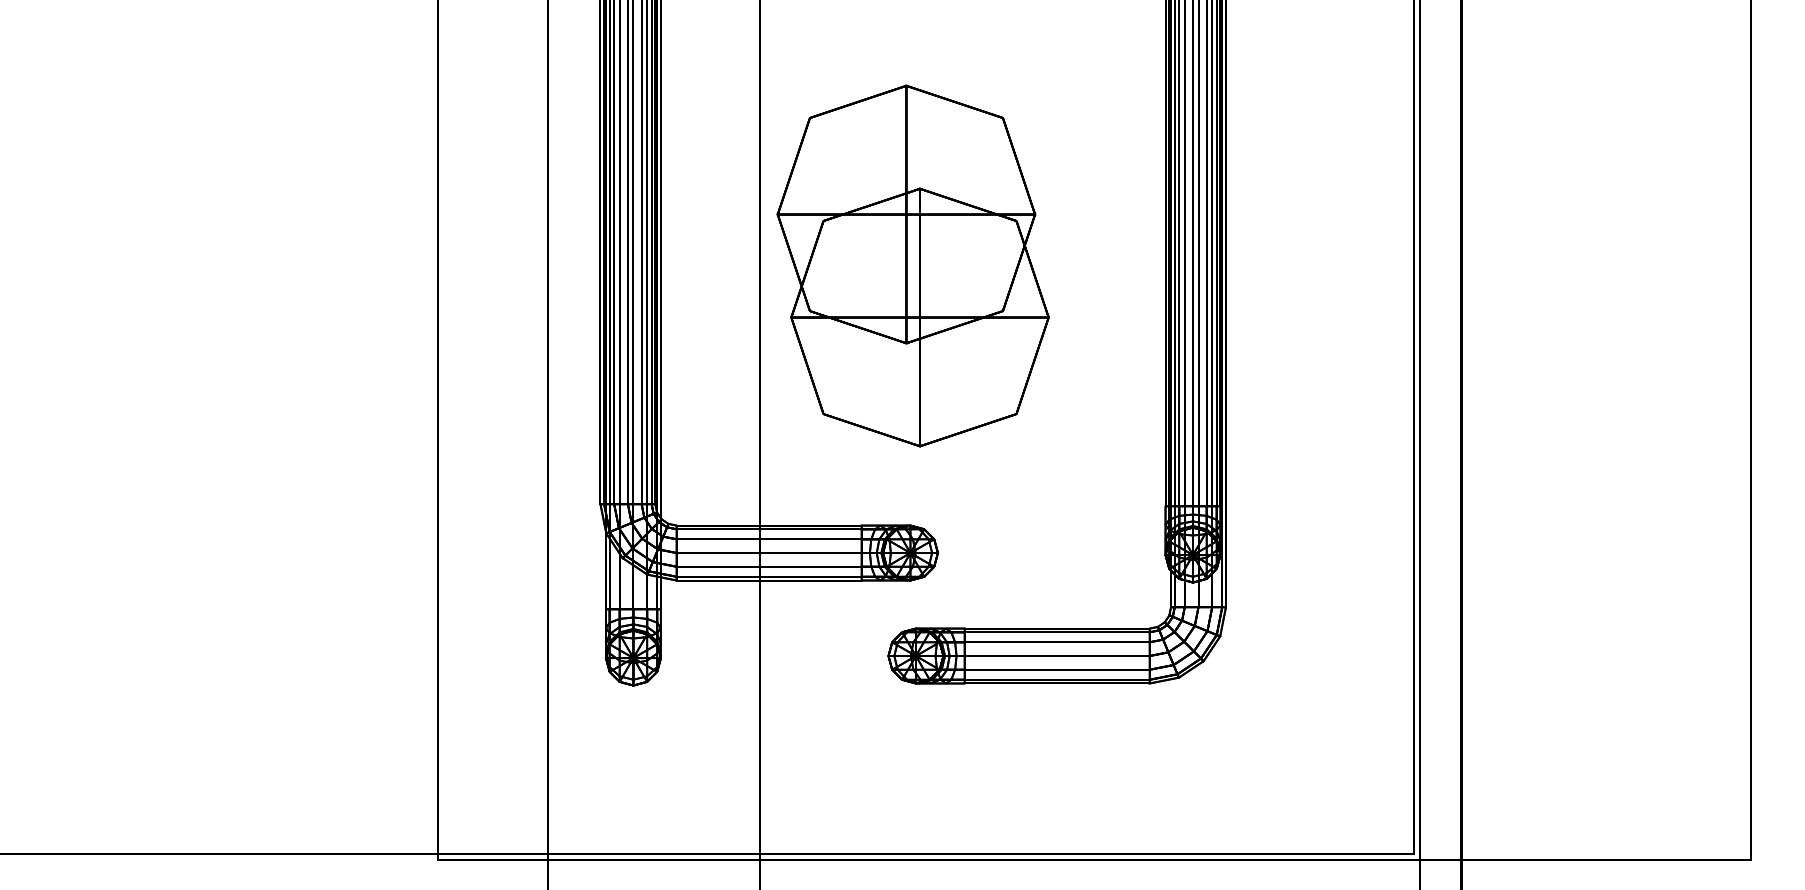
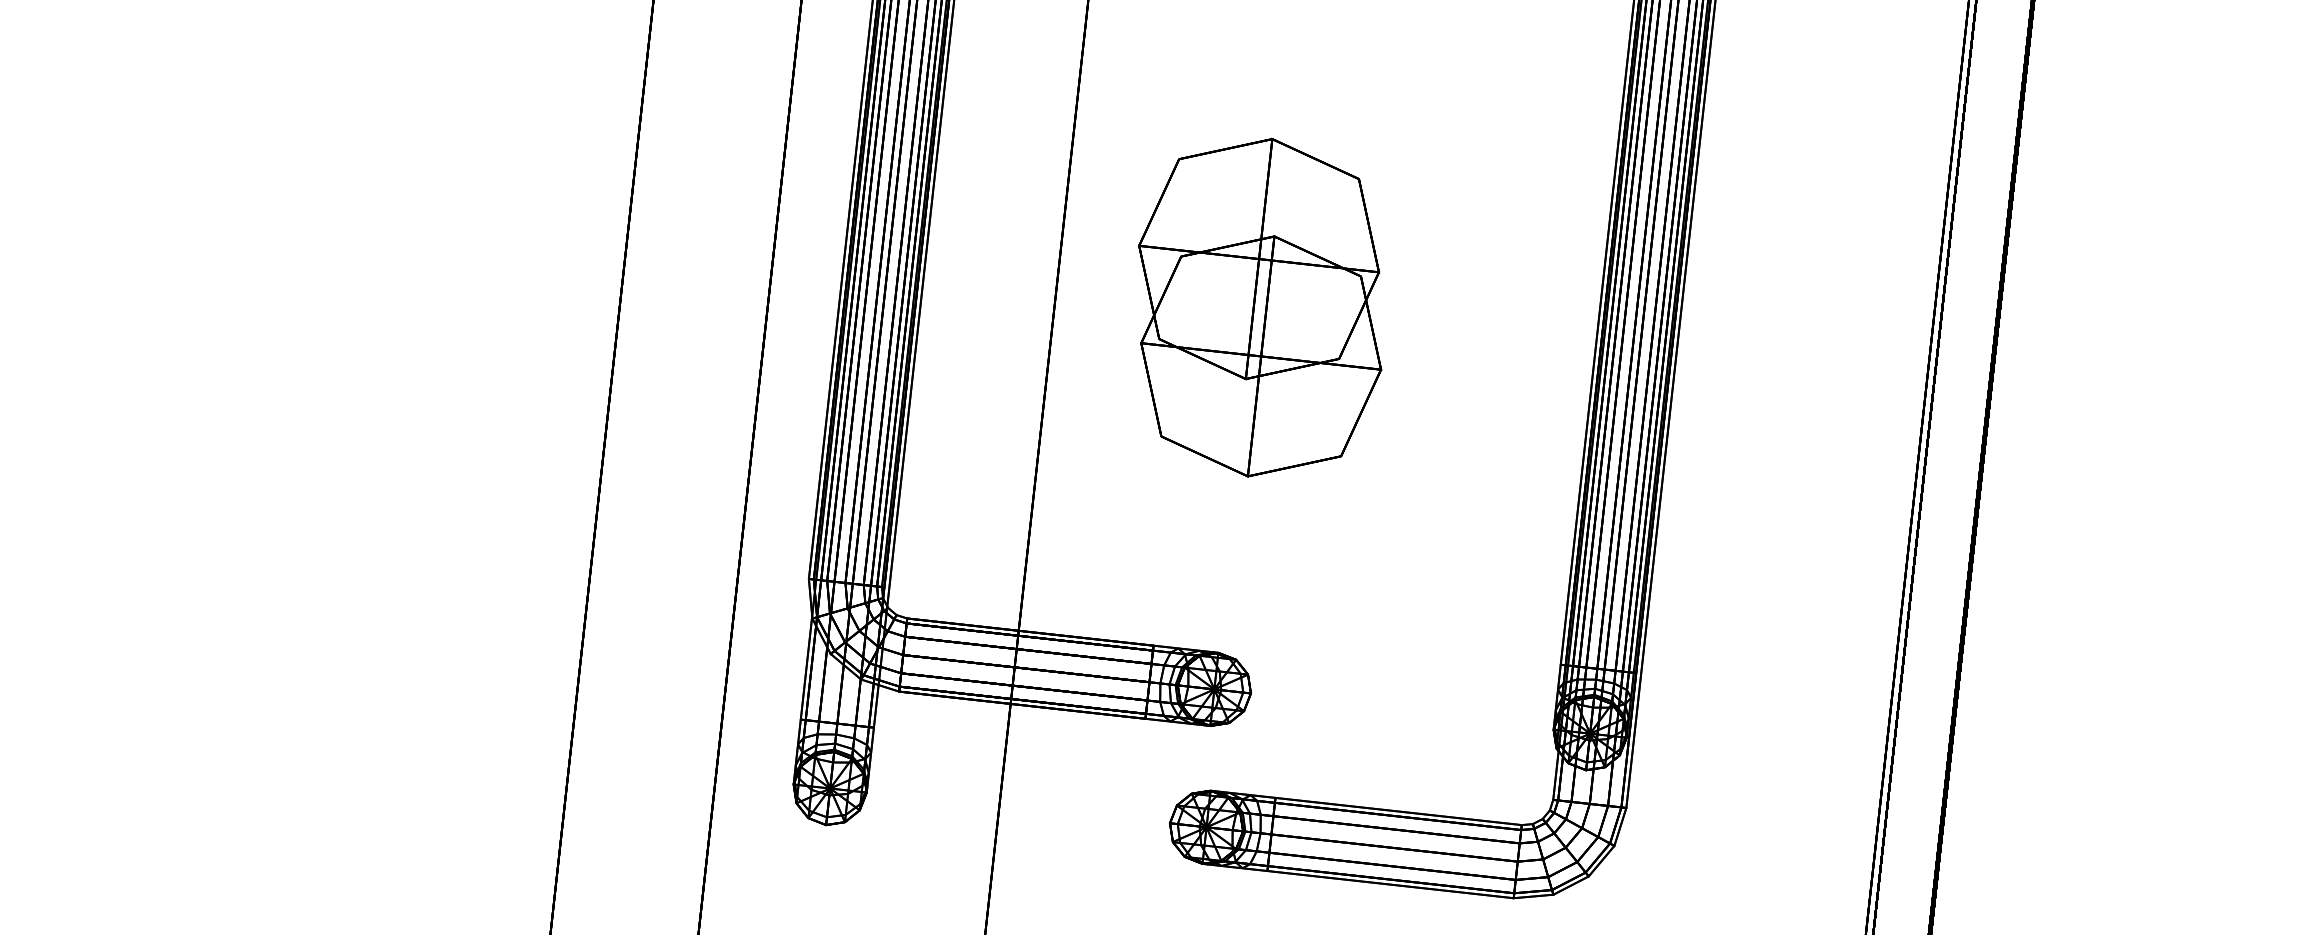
part: (912, 265) -> (1259, 306), size x0.7

